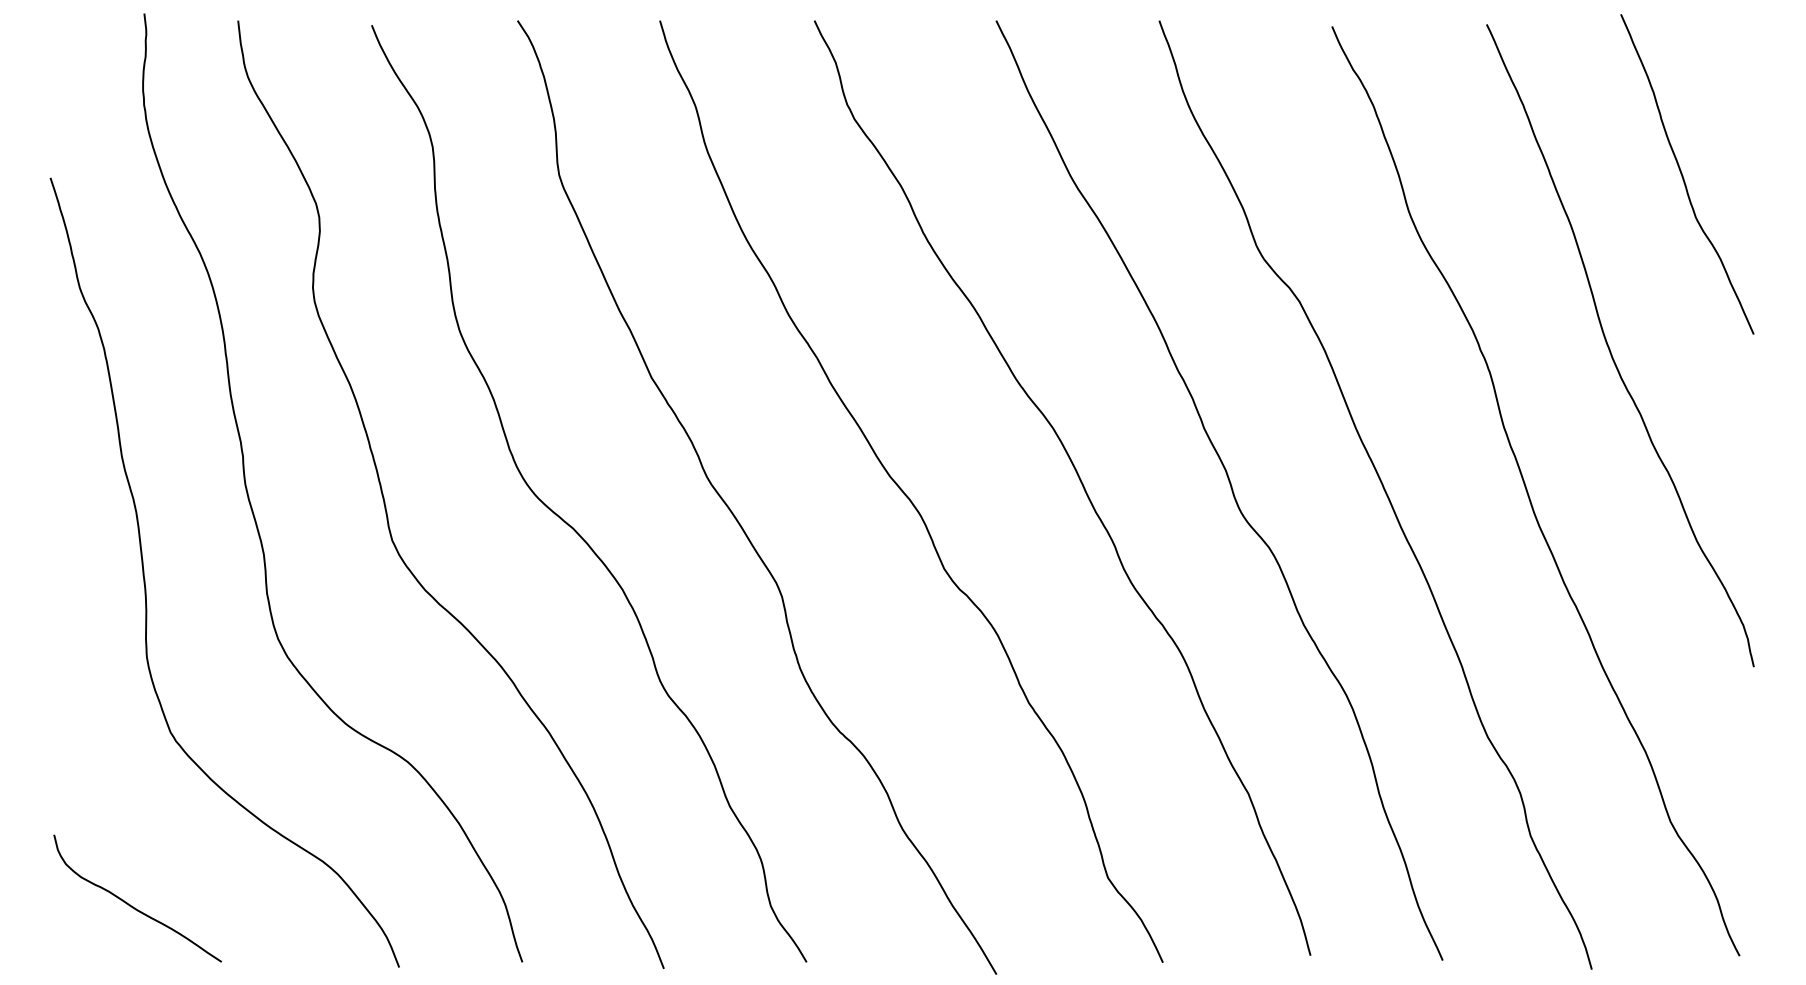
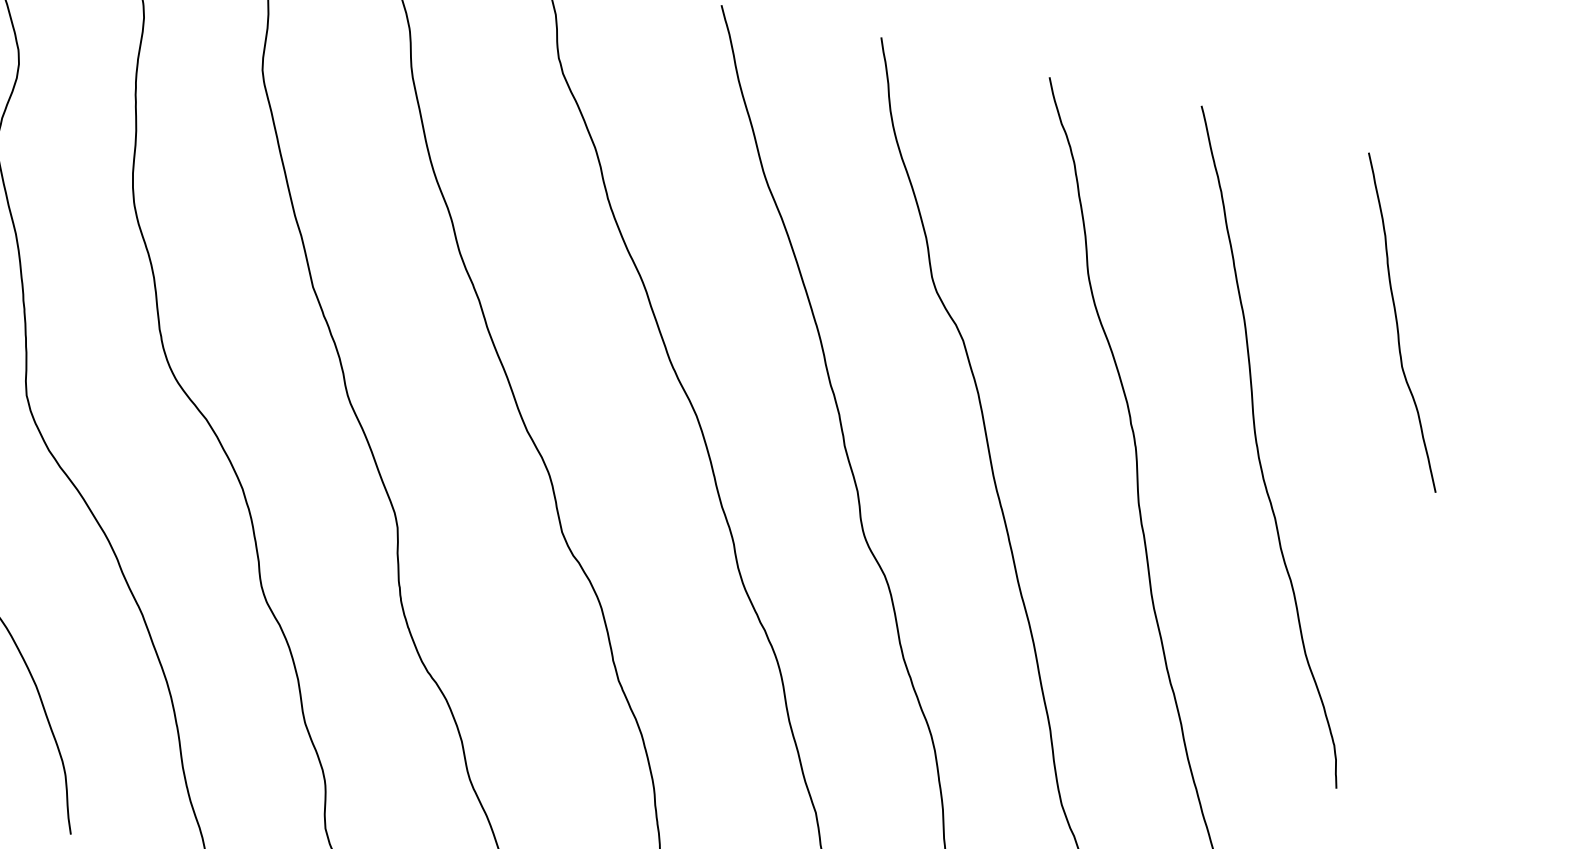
curve: (1683, 175) -> (1398, 323), moved

